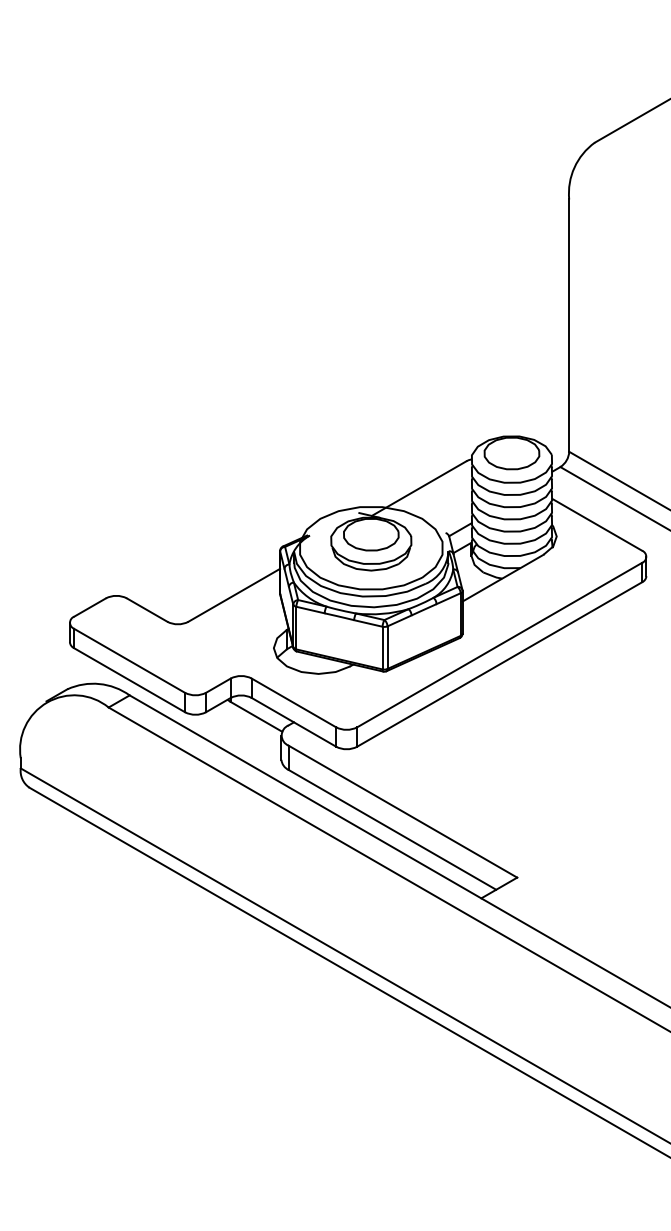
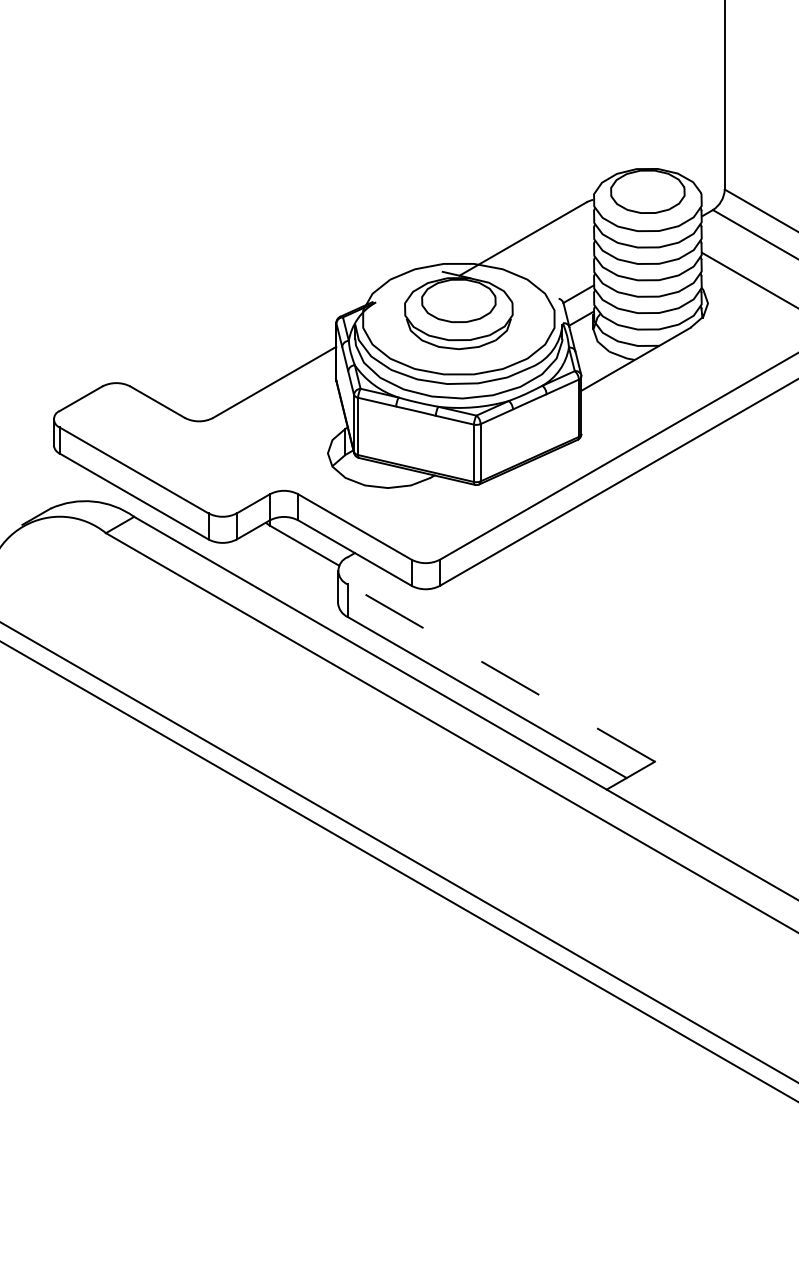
line: (402, 811) -> (500, 672), solid -> dashed

